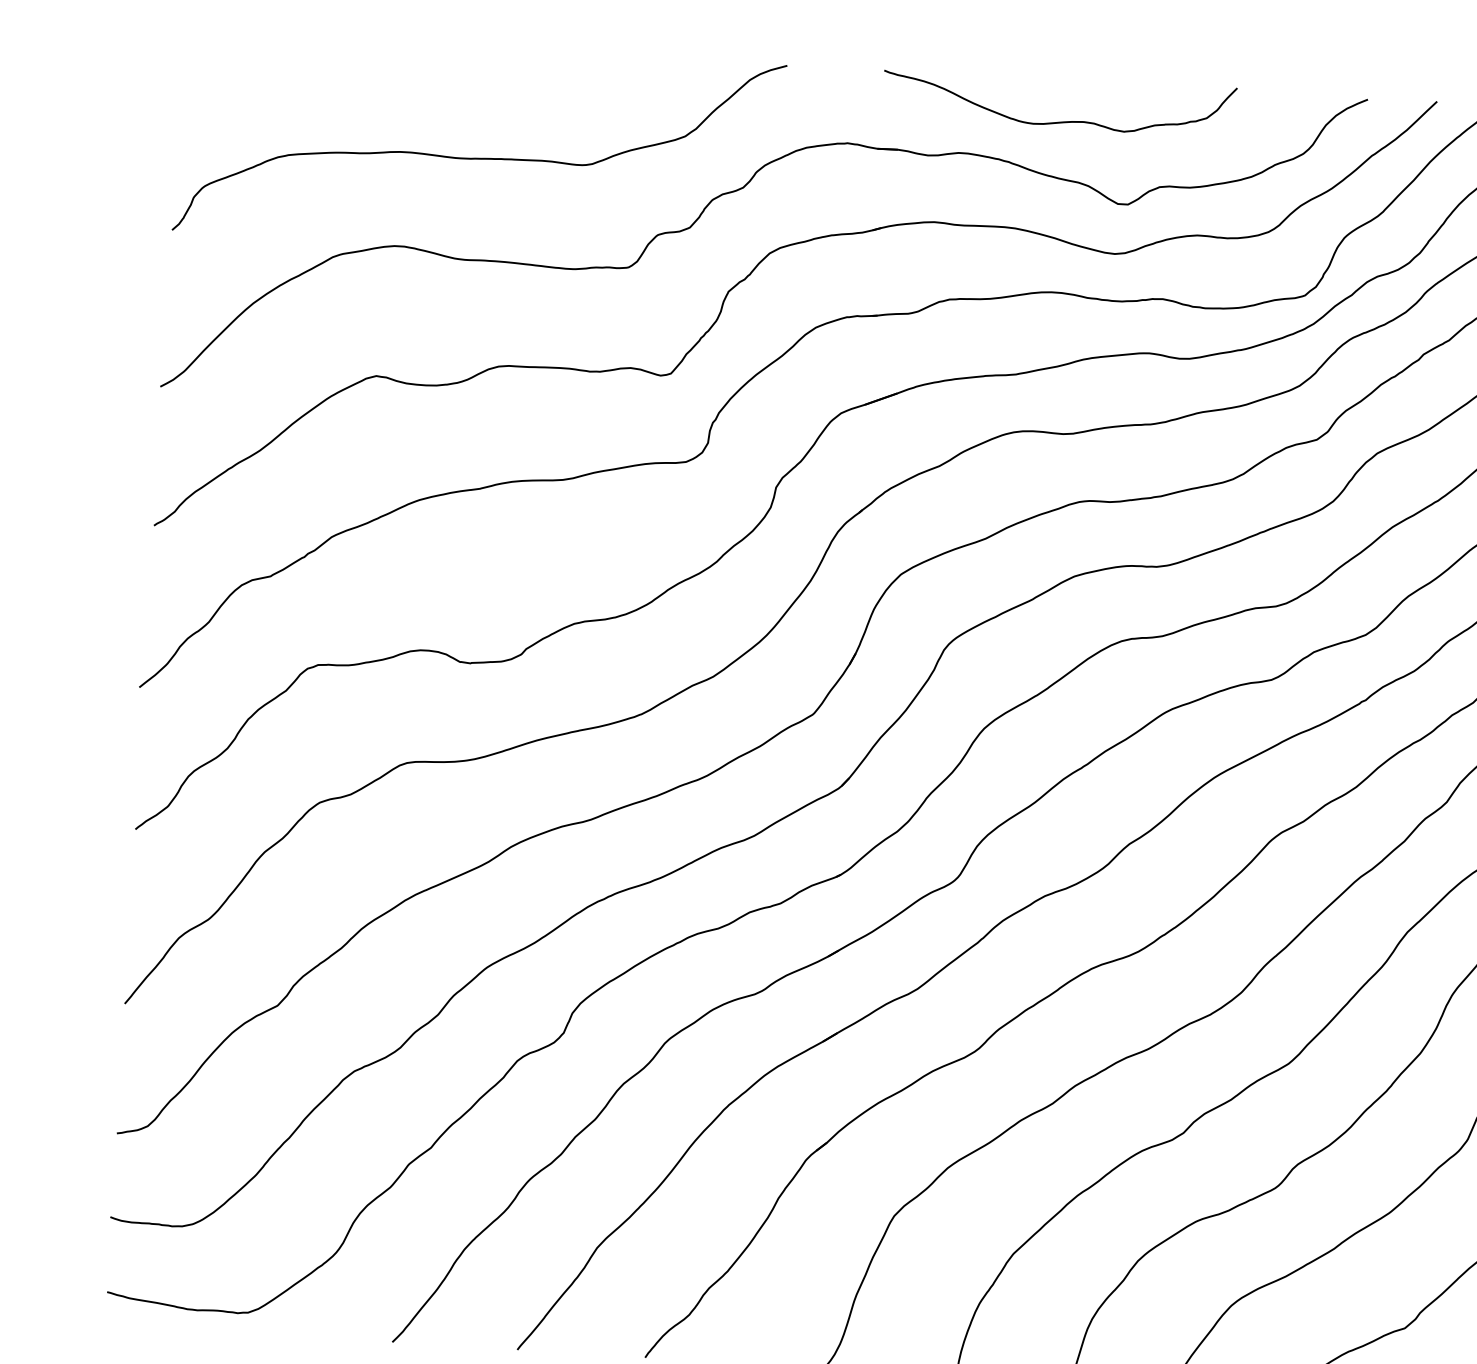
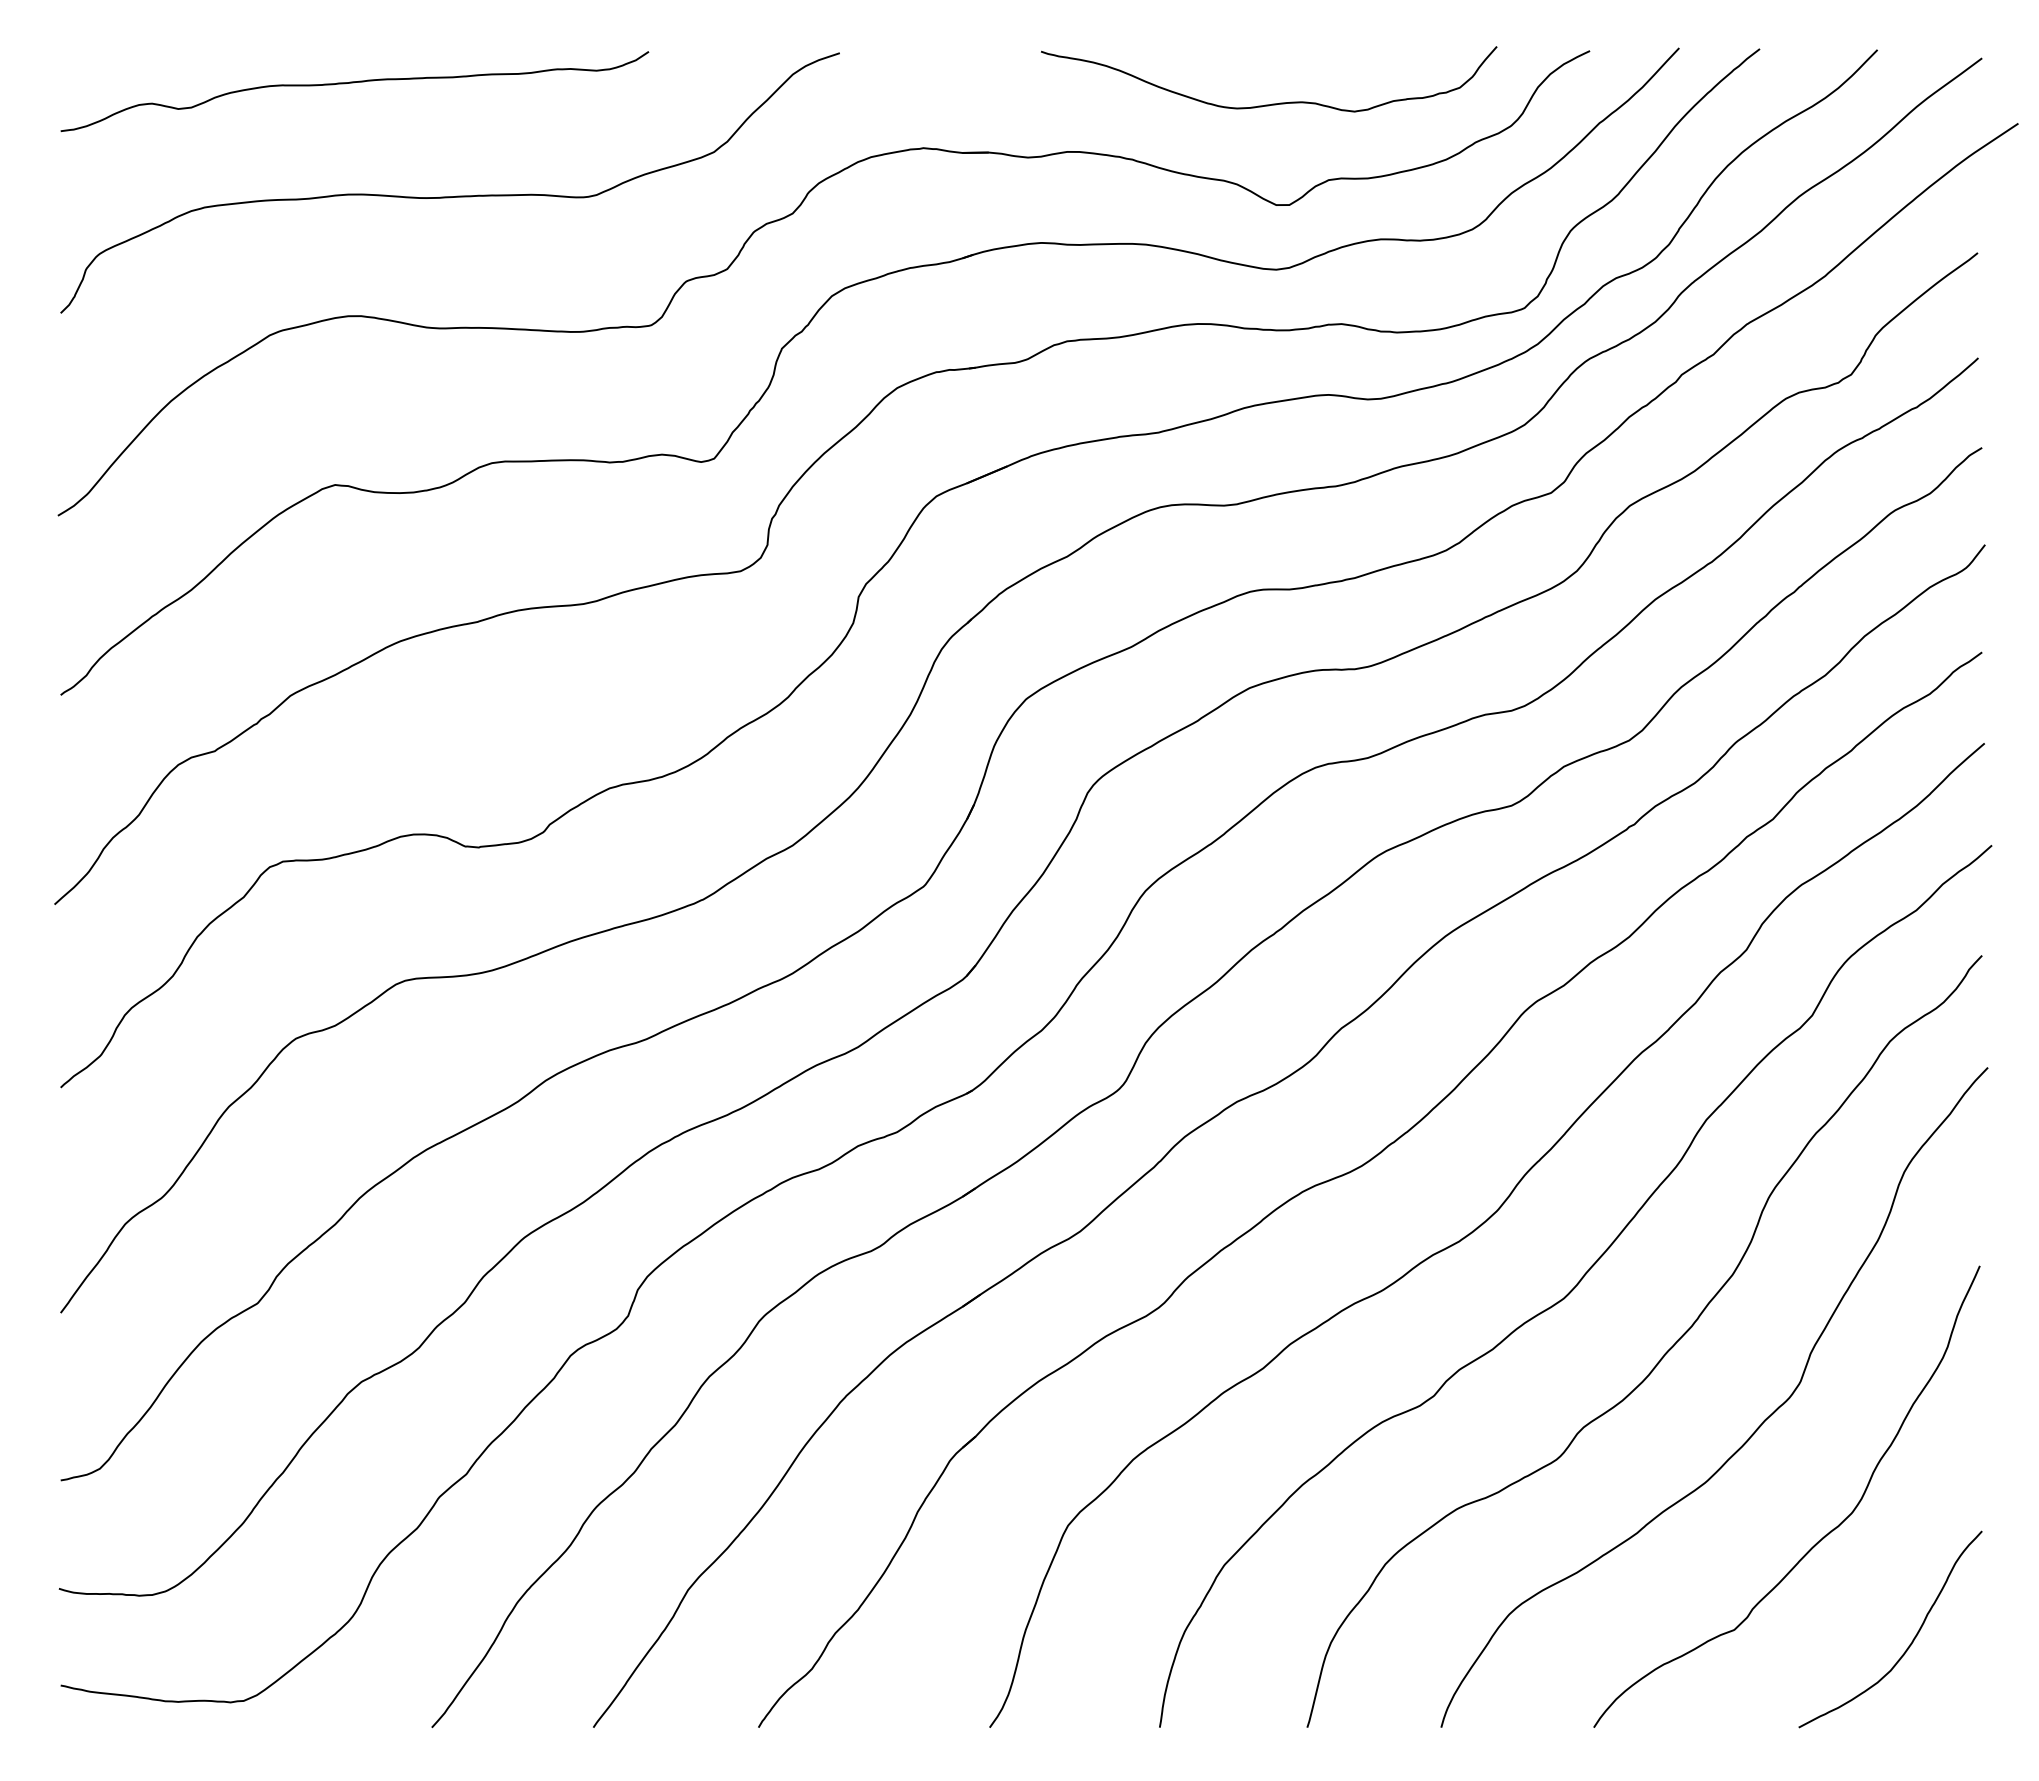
curve: (410, 66) -> (354, 83), added
curve: (1060, 121) -> (1272, 103), moved

